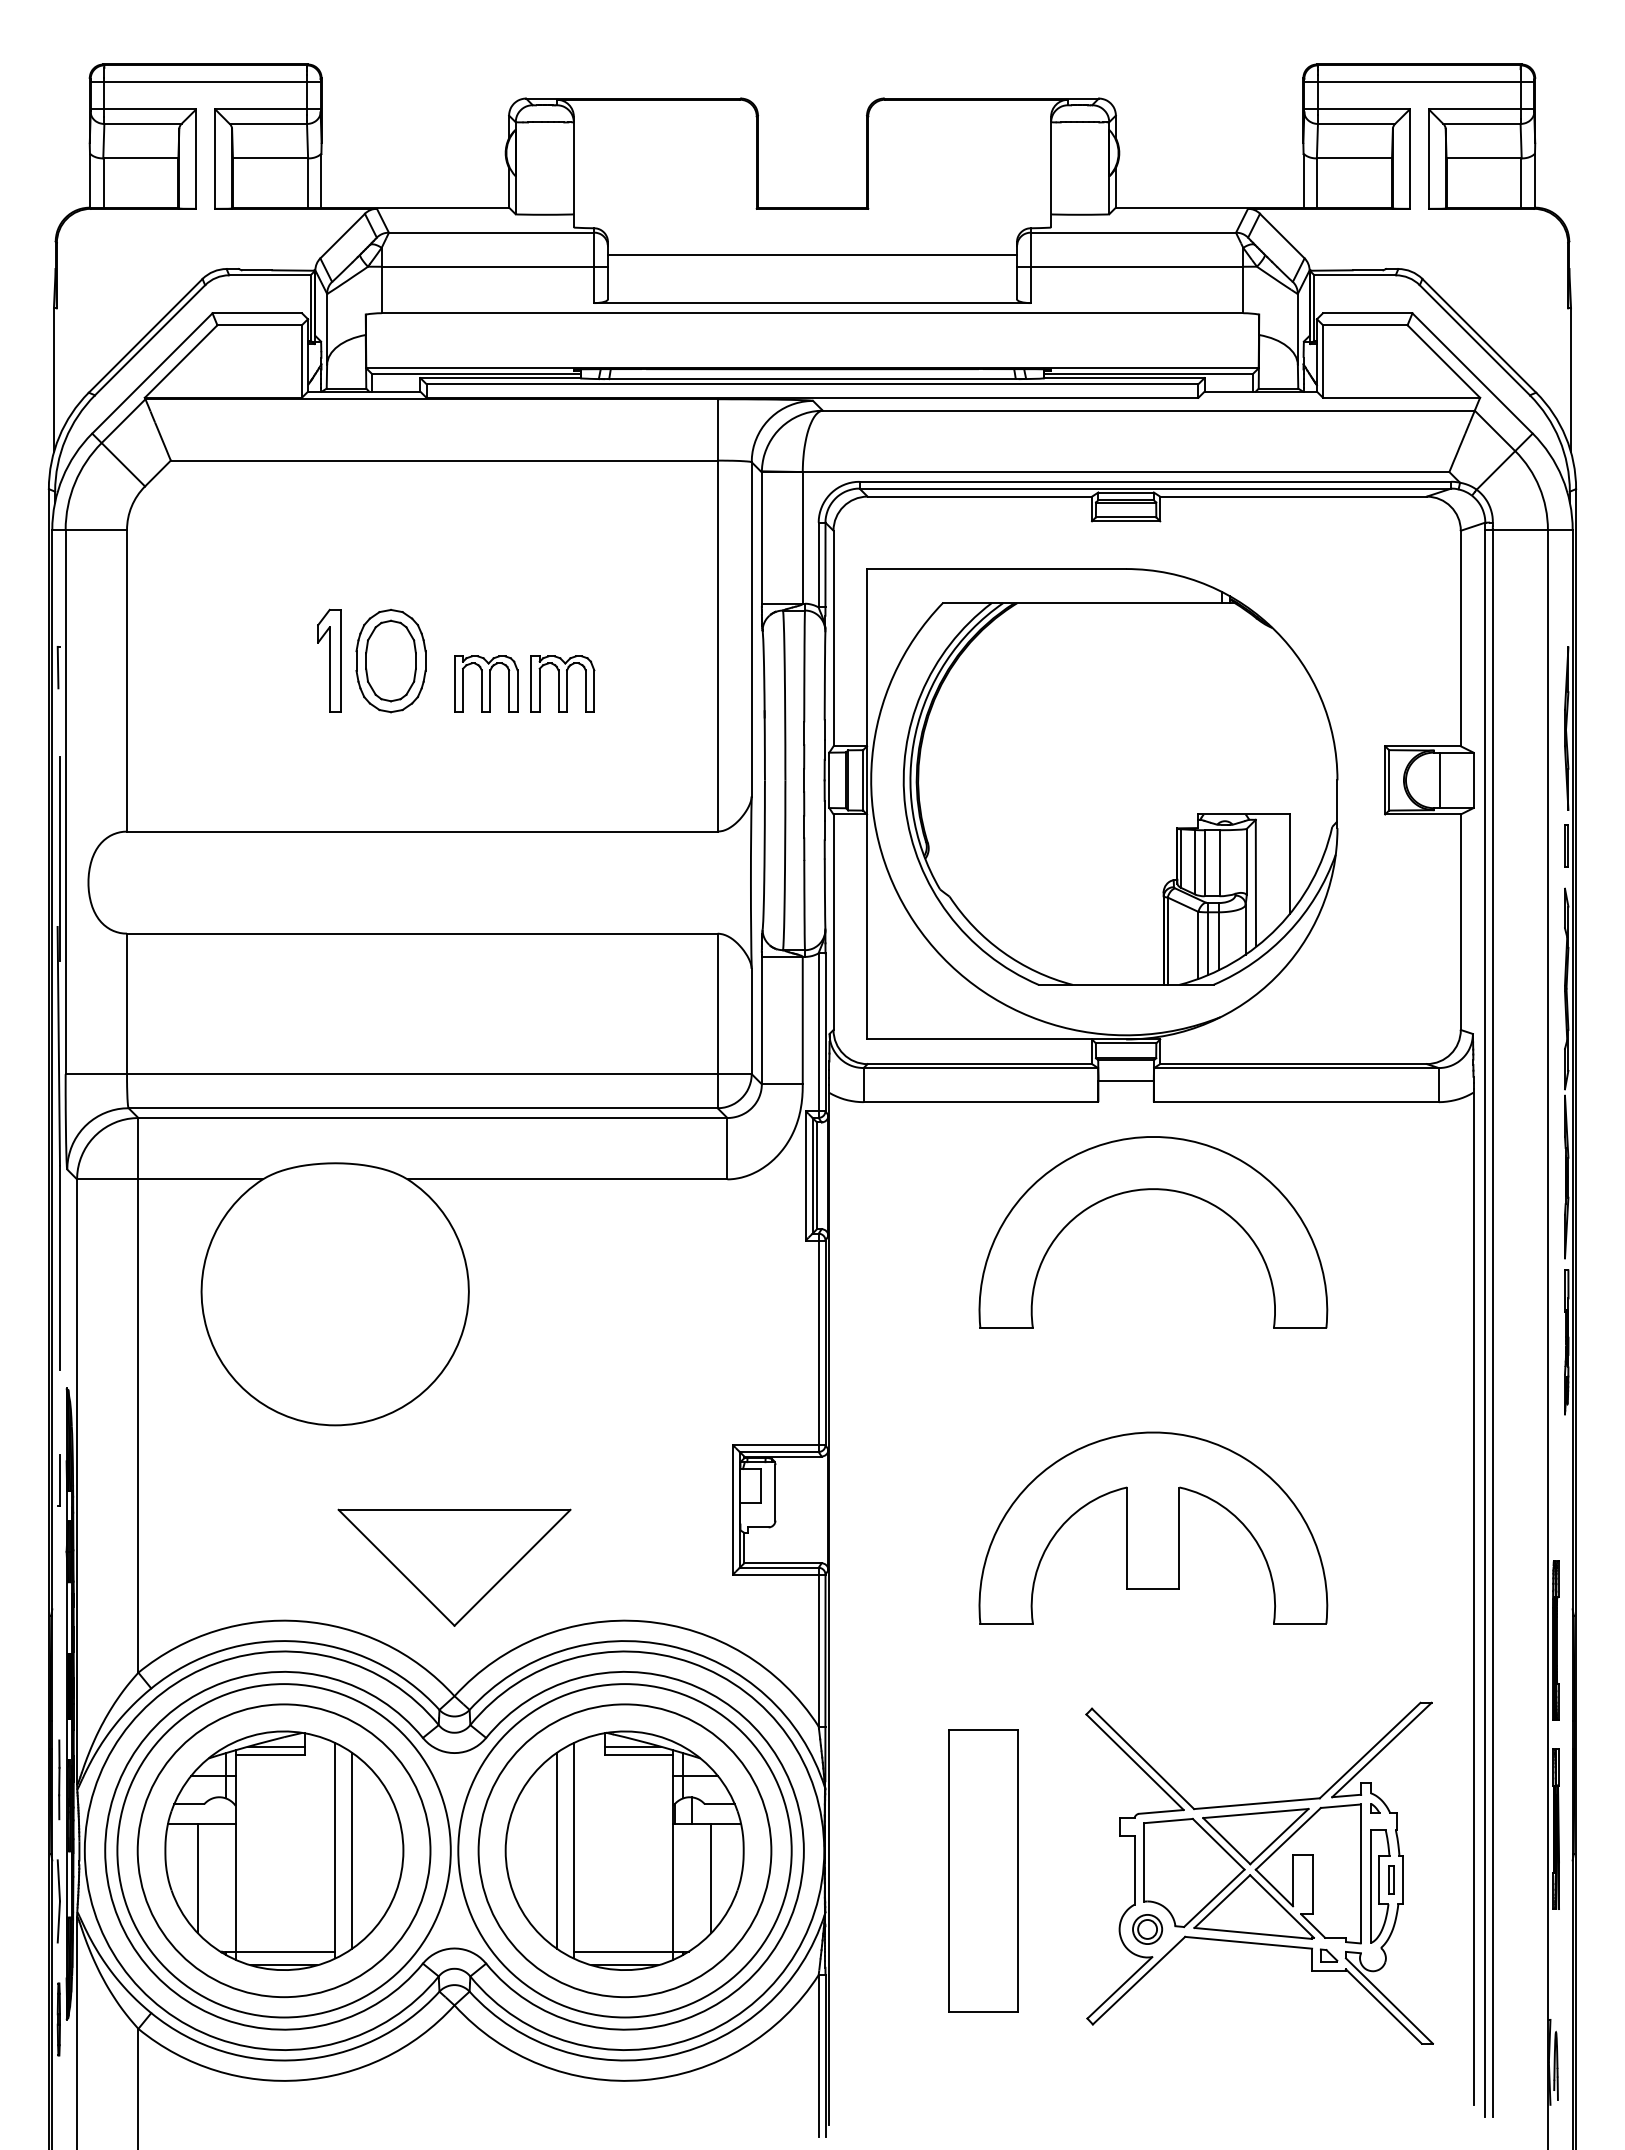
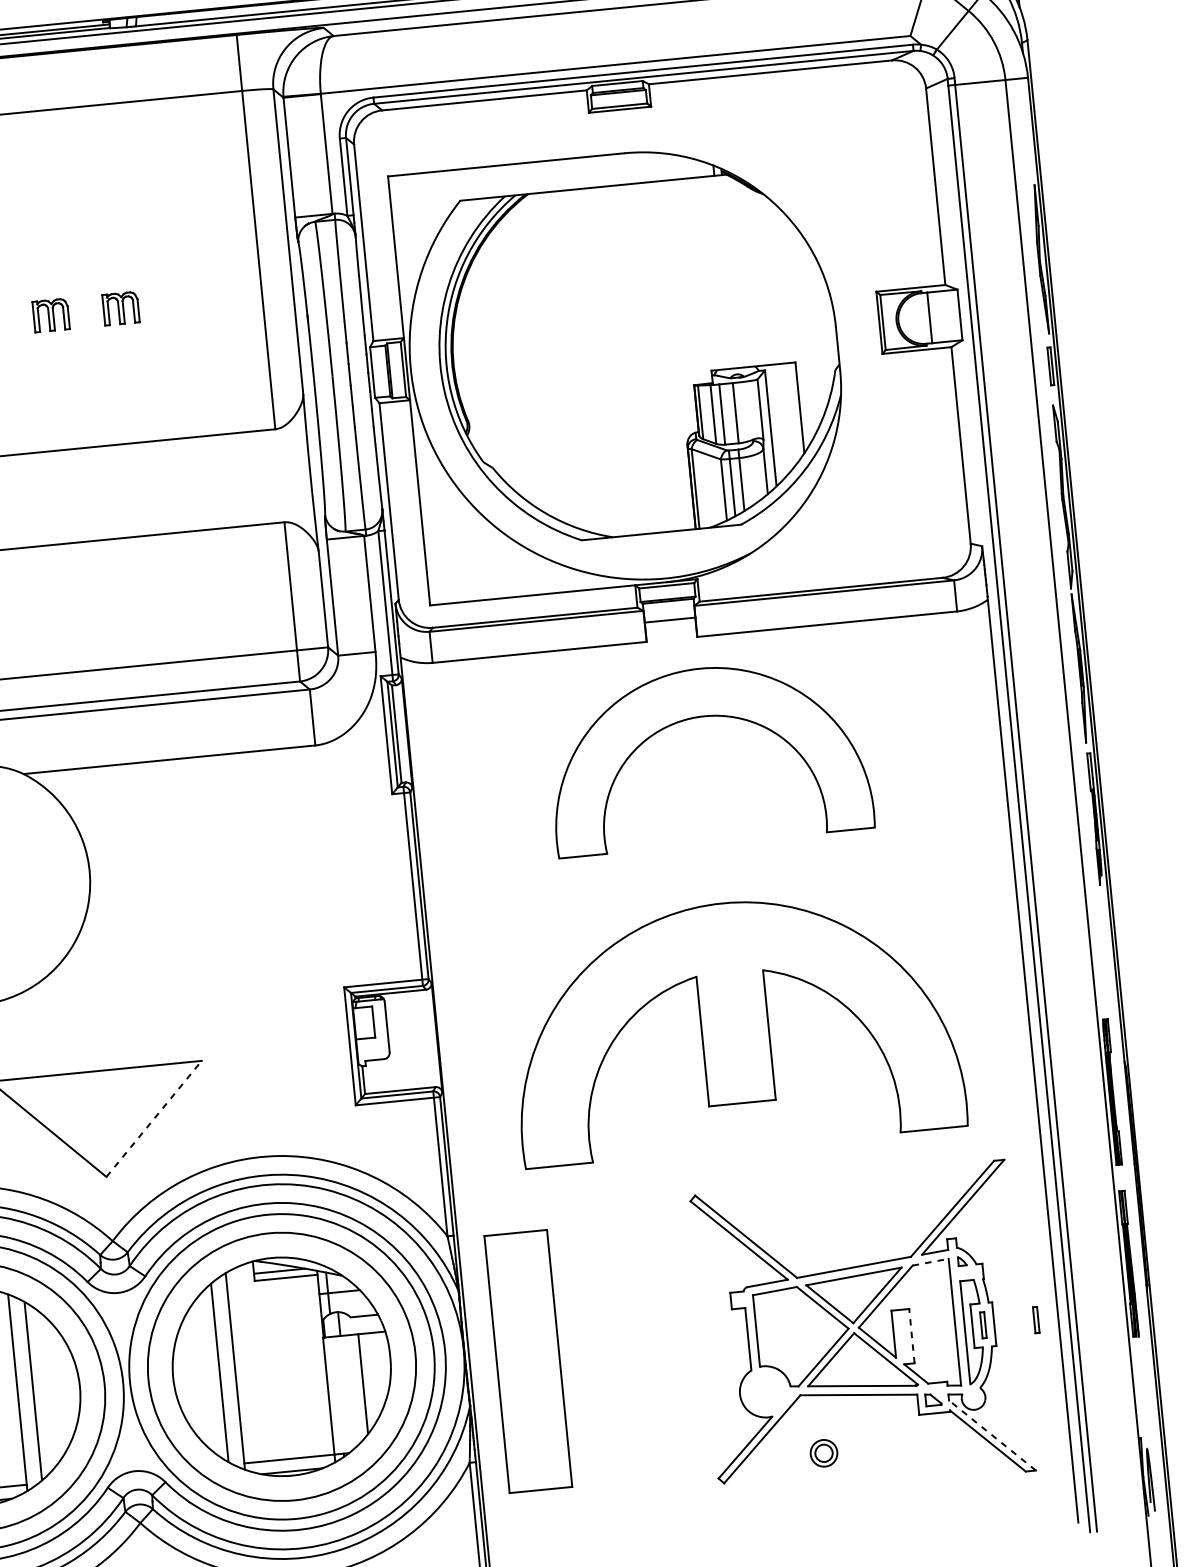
part: (486, 683) -> (51, 314), size x0.6
part: (562, 683) -> (120, 308), size x0.6
part: (1153, 1527) -> (734, 1024), size x1.4
line: (512, 1567) -> (154, 1118), solid -> dashed
line: (1340, 1806) -> (930, 1262), solid -> dashed
part: (983, 1870) -> (528, 1360), moved
part: (1449, 1879) -> (1036, 1319), added
line: (1312, 1884) -> (911, 1336), solid -> dashed
part: (1147, 1929) -> (823, 1453), moved
line: (1389, 2001) -> (992, 1435), solid -> dashed

